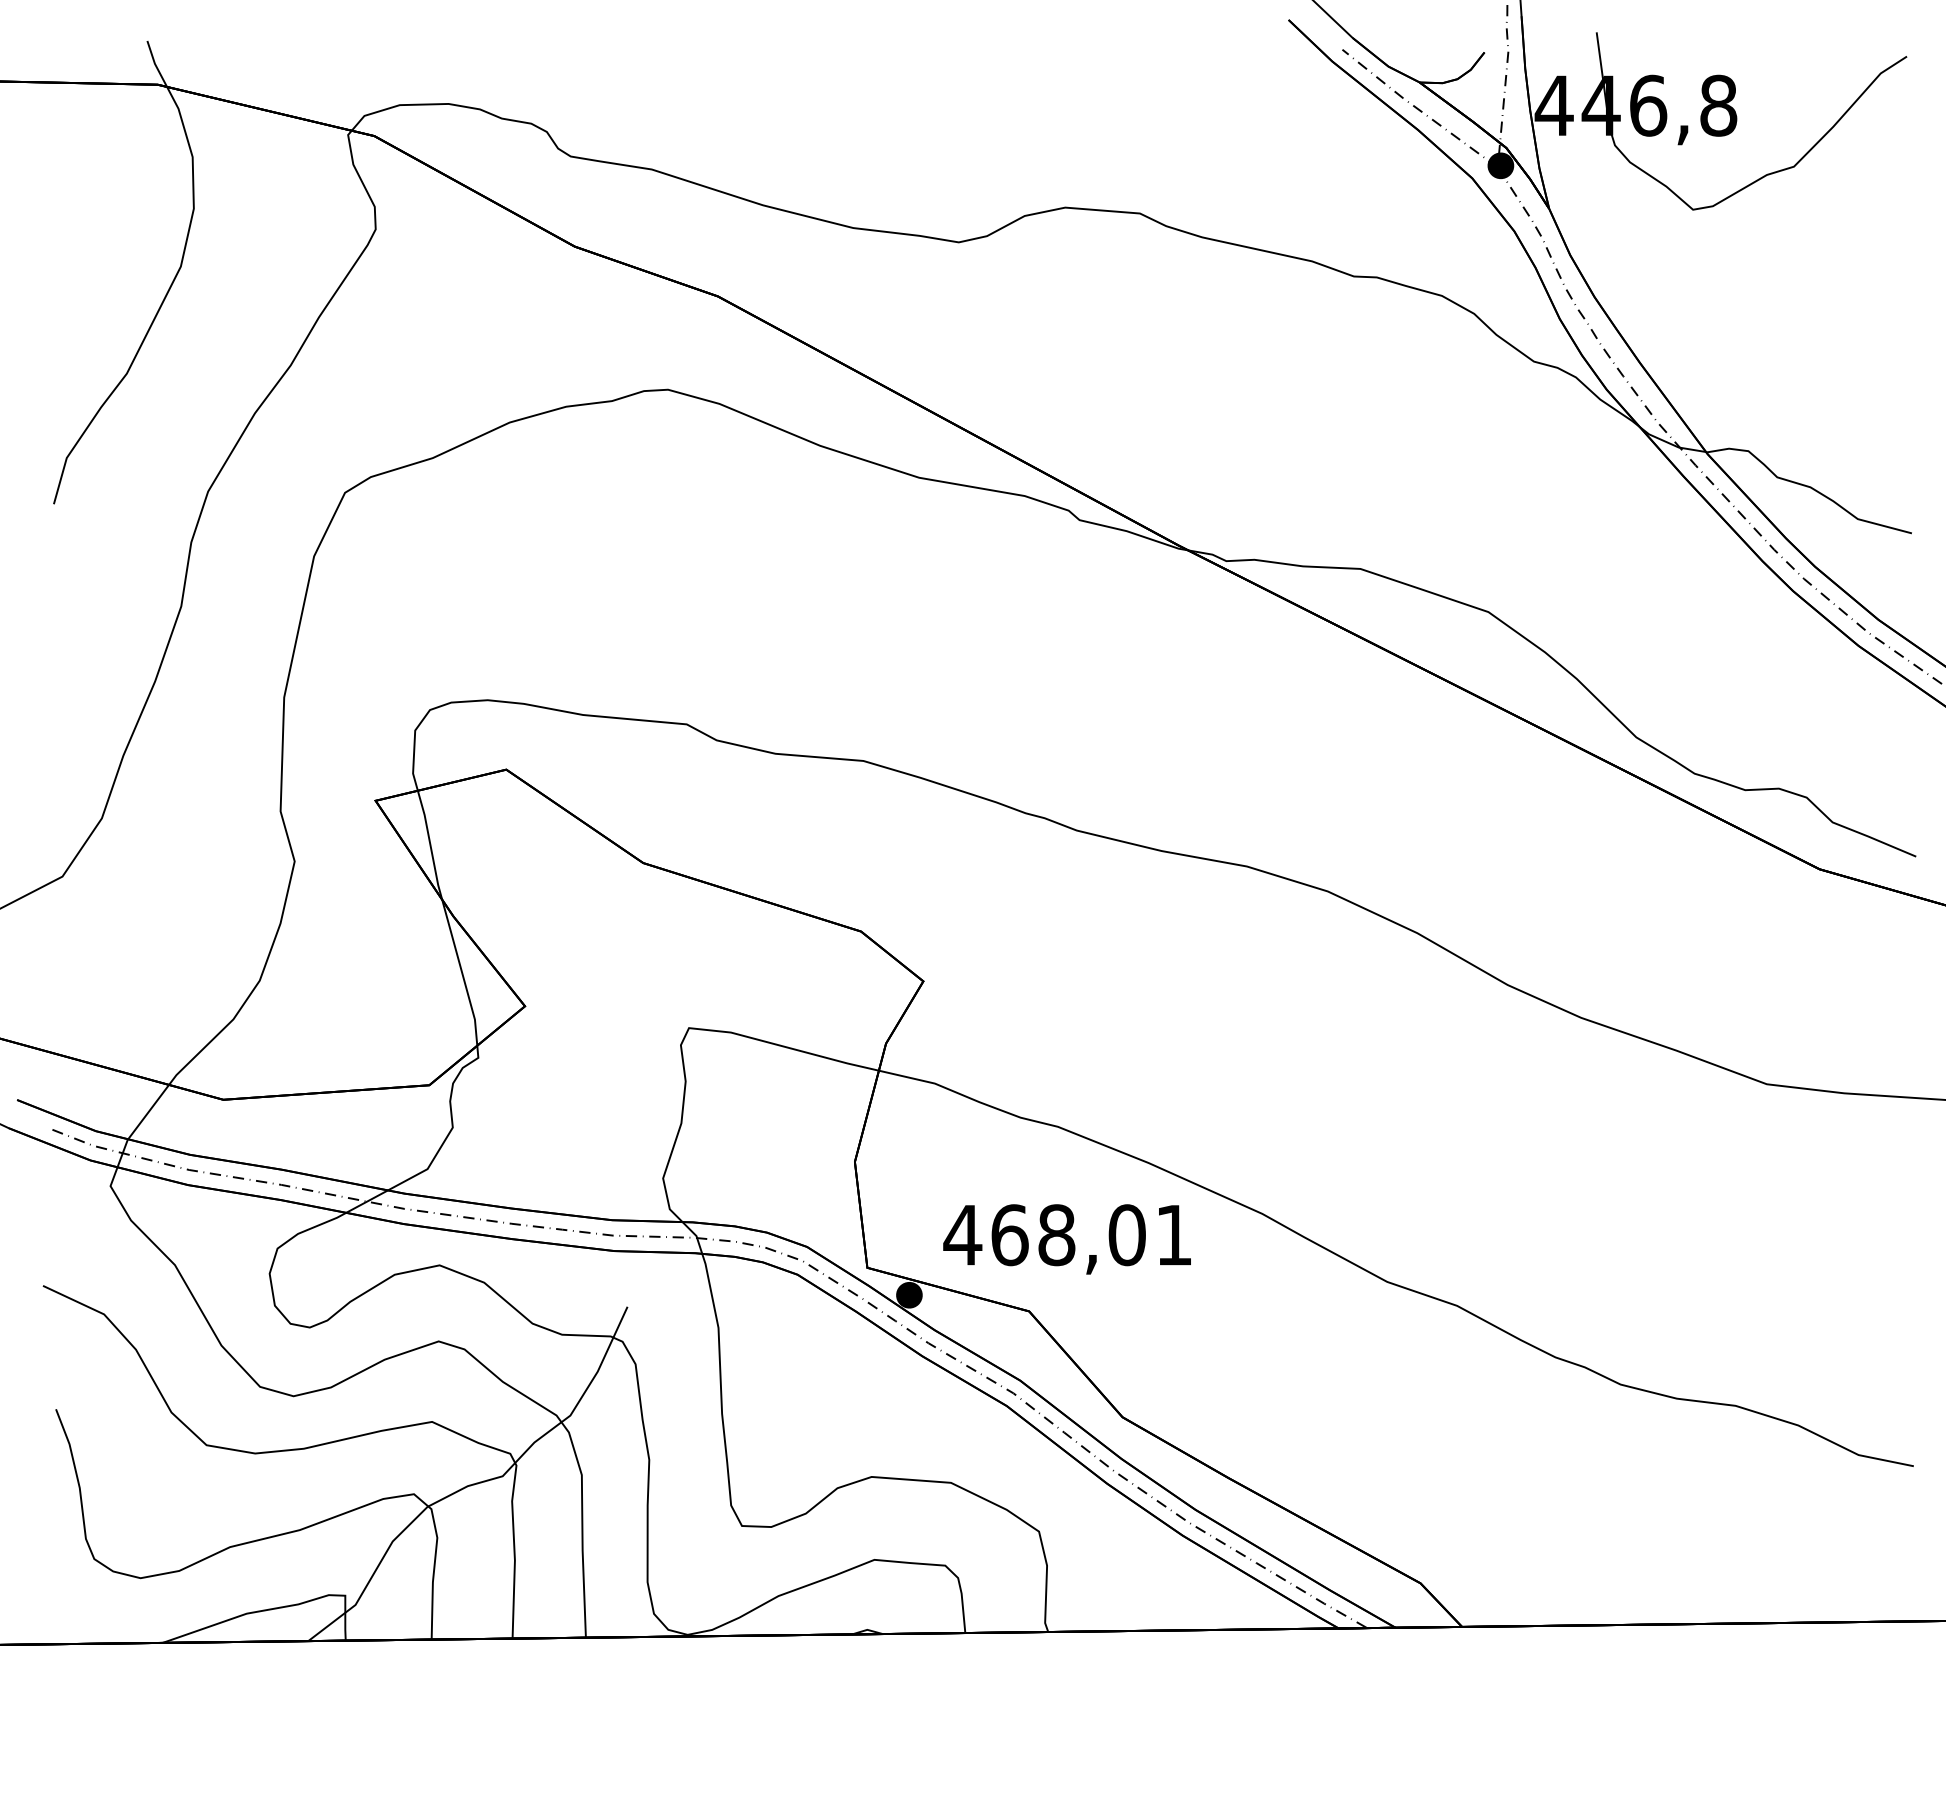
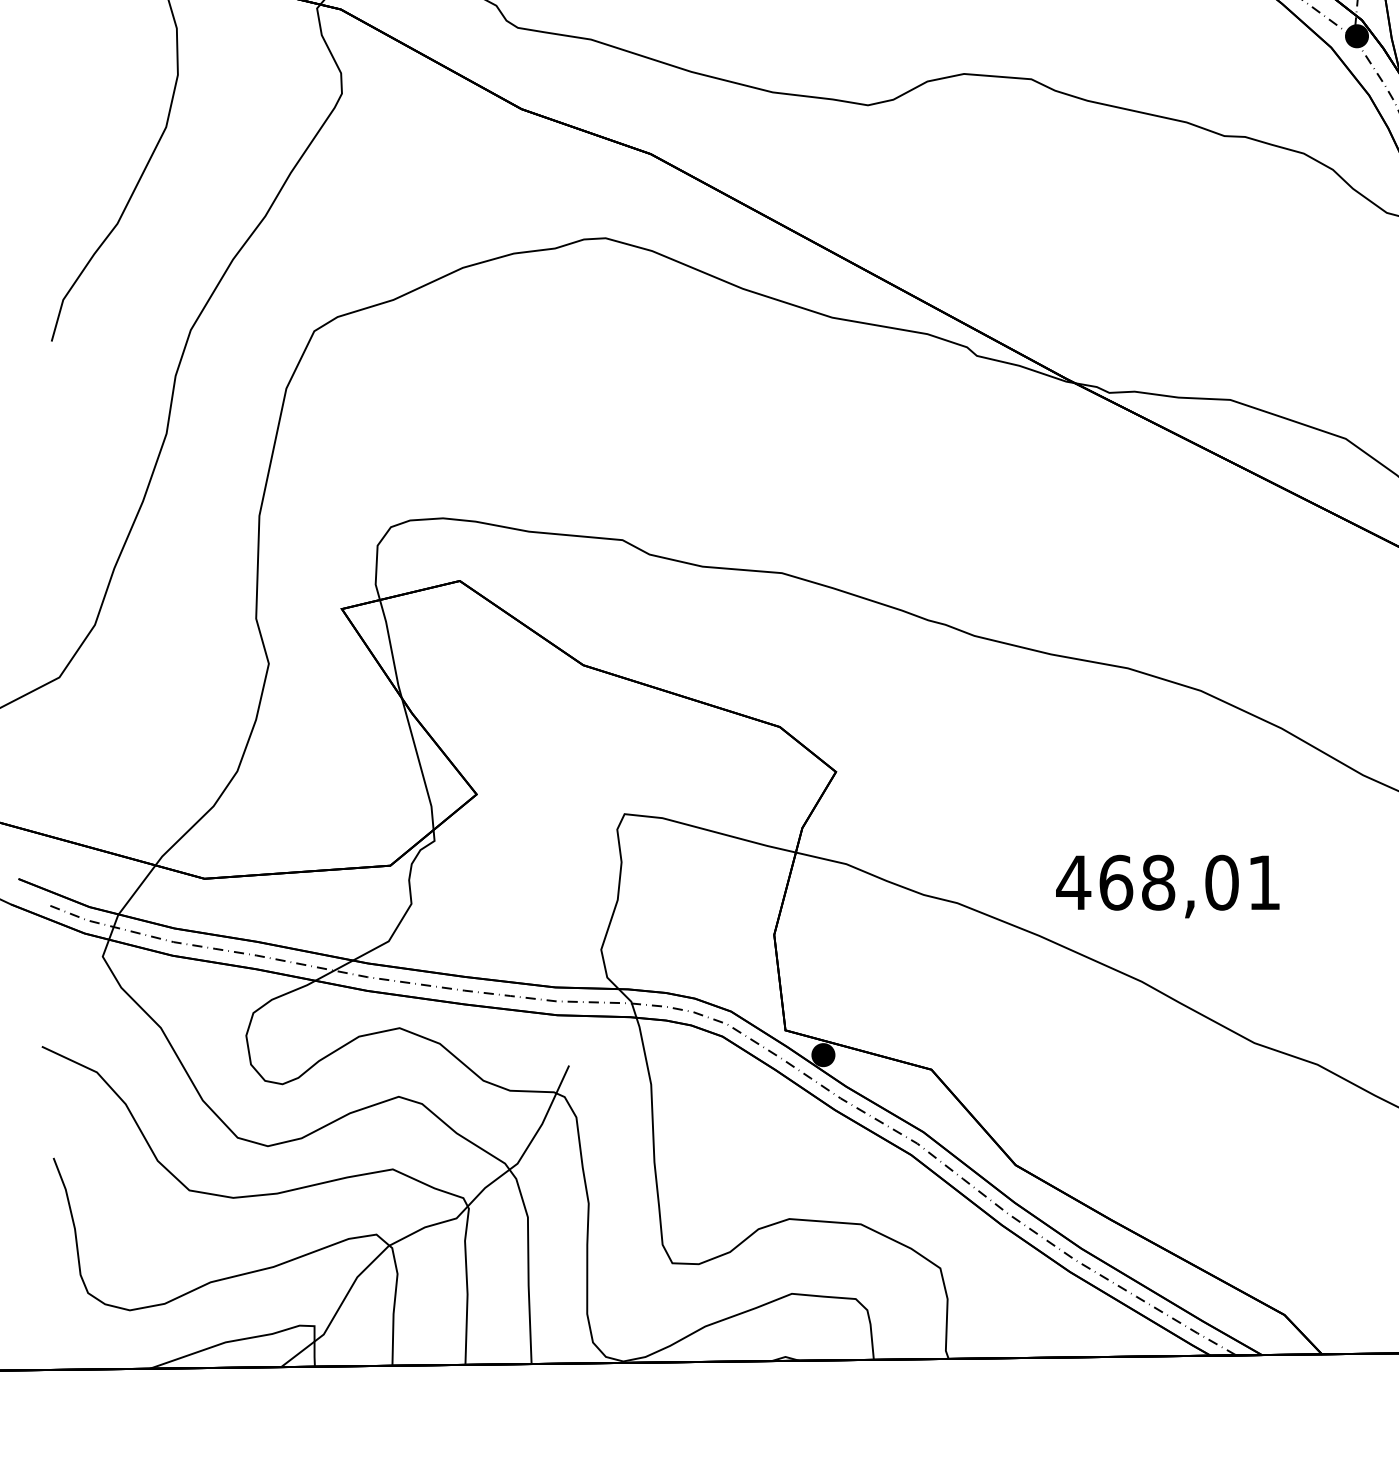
text: (1066, 1239) -> (1167, 886), moved

